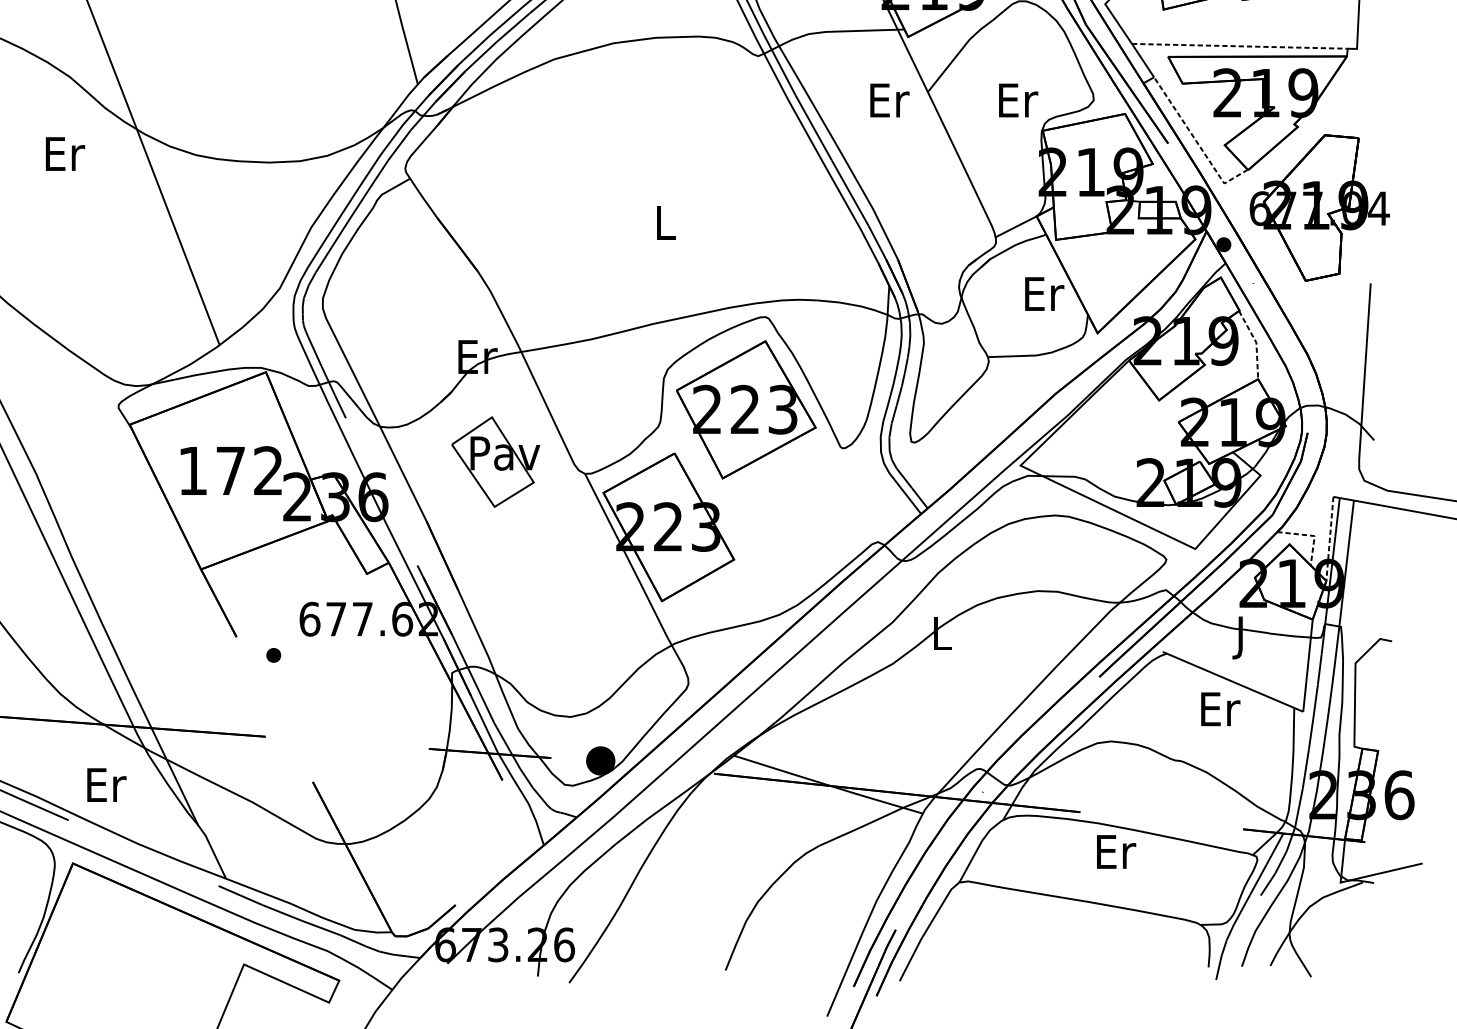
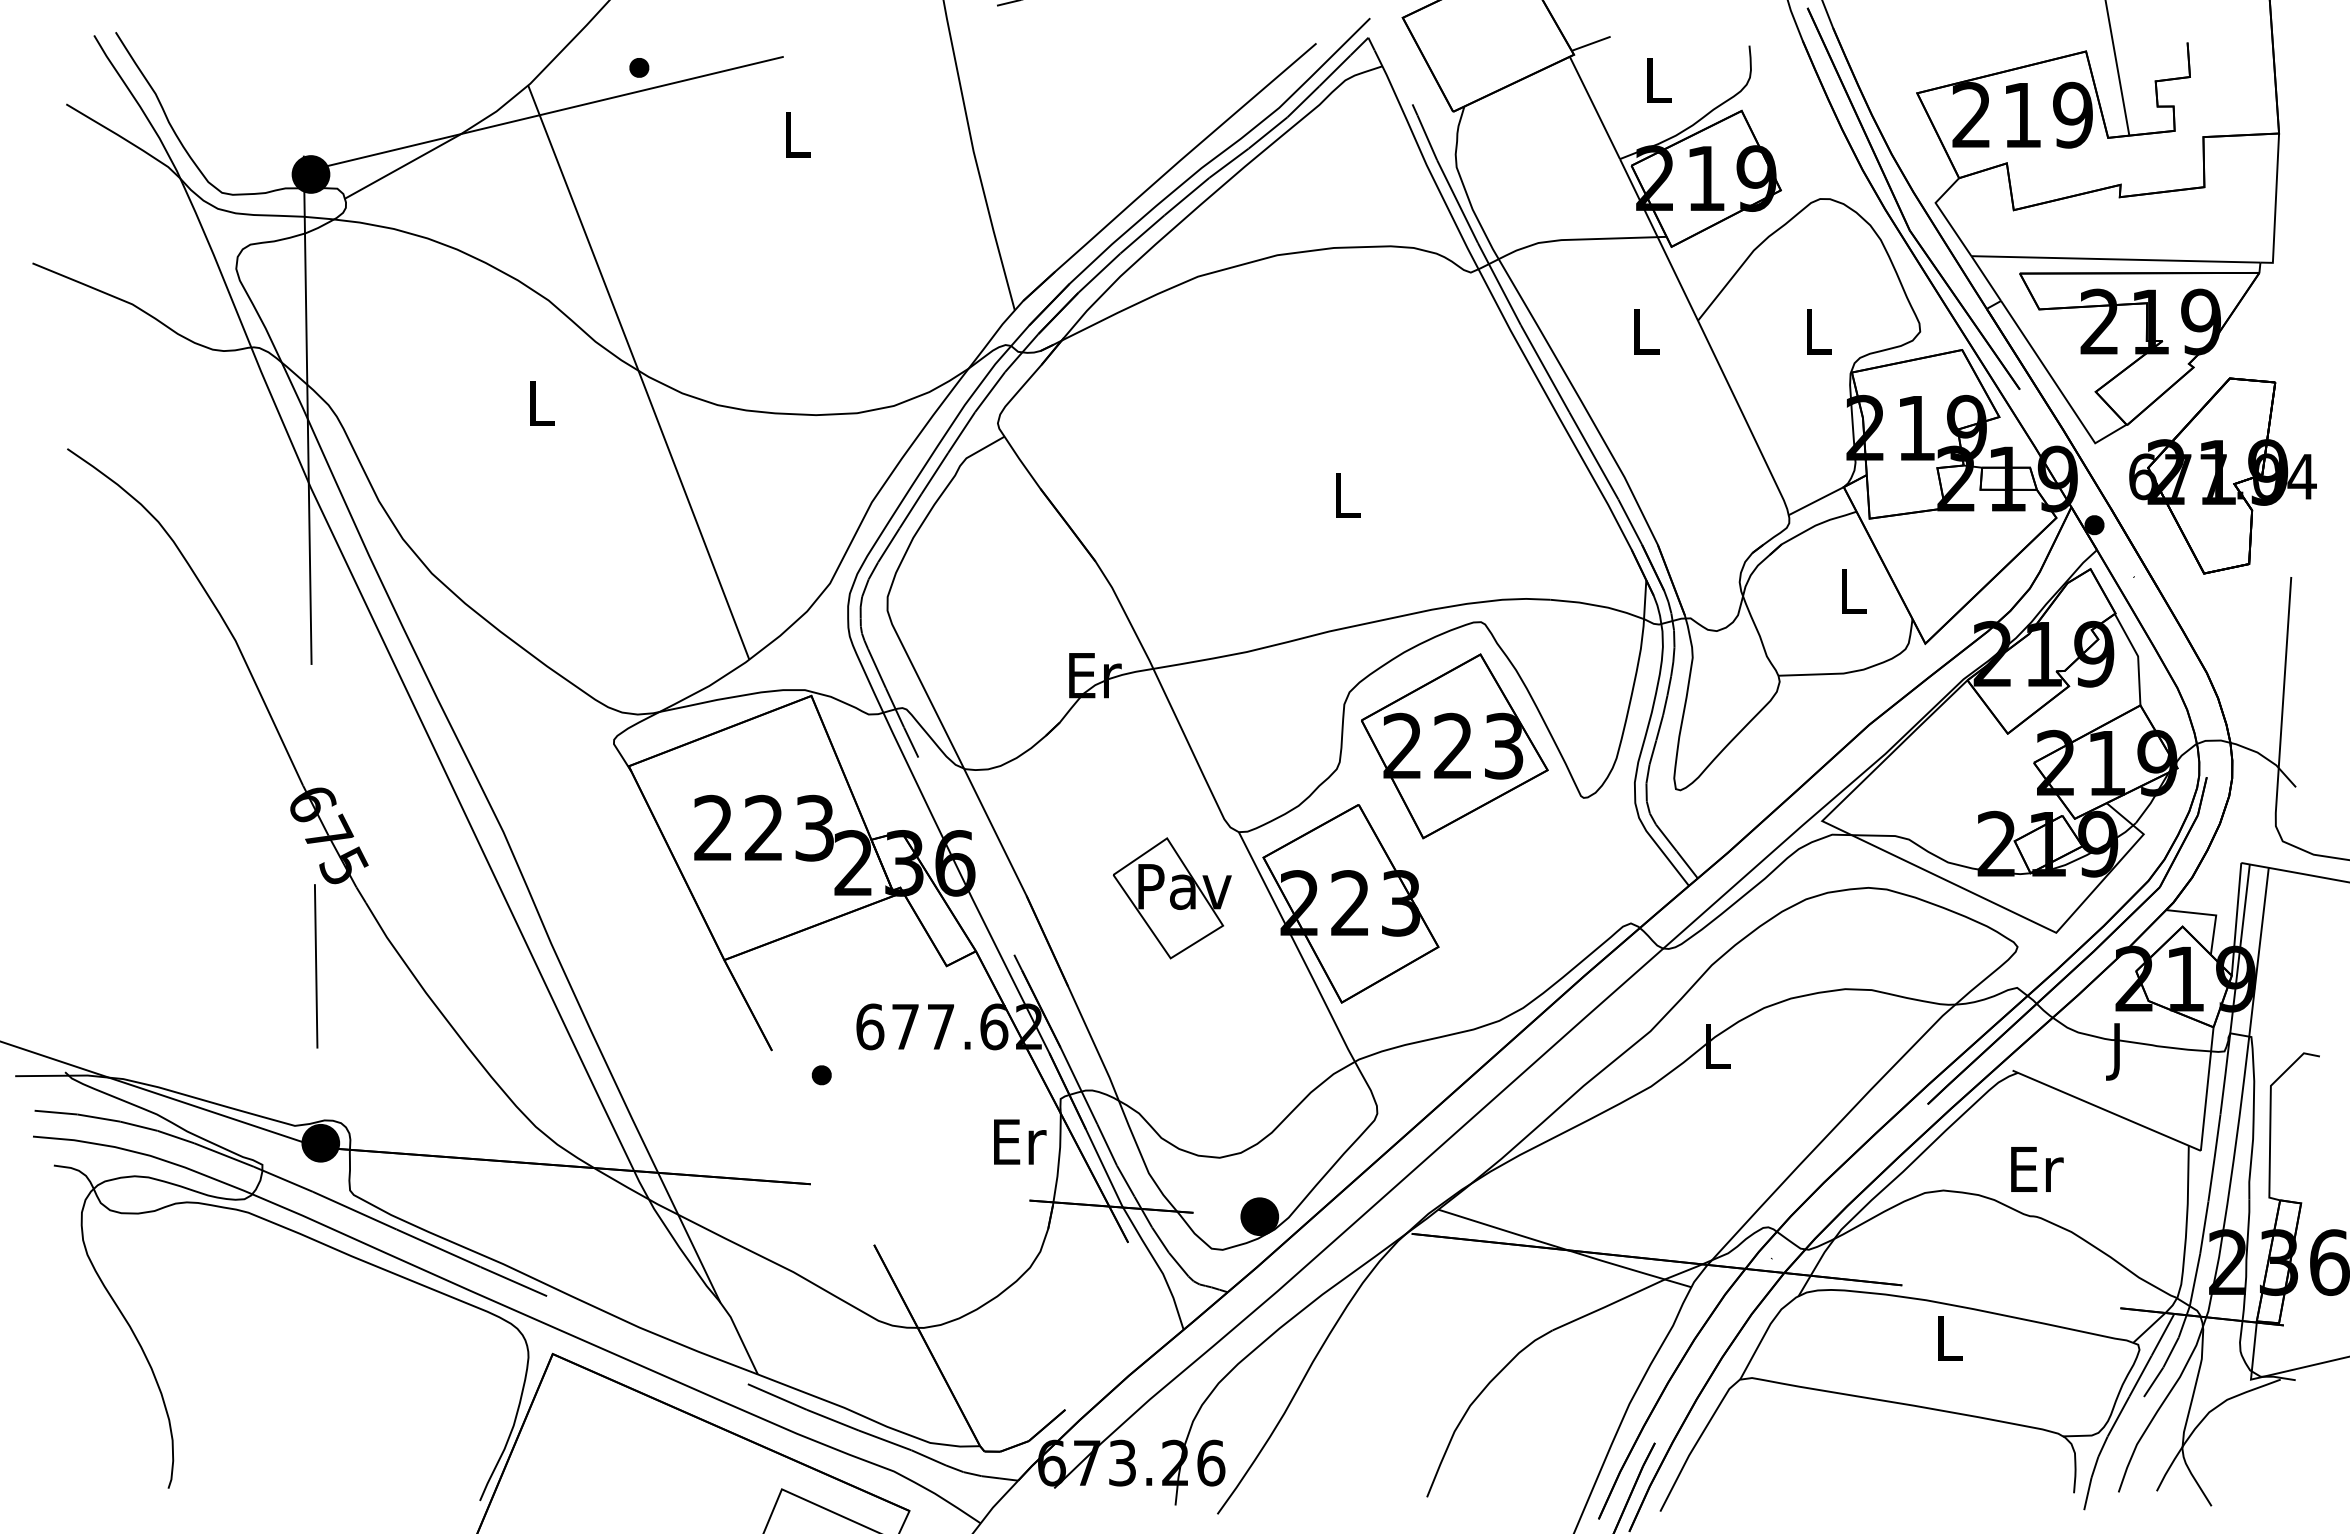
line: (1239, 46) -> (2115, 259), dashed -> solid
text: (890, 100) -> (1647, 331), Er -> L
text: (1018, 100) -> (1819, 331), Er -> L
line: (1196, 141) -> (2058, 387), dashed -> solid
text: (65, 153) -> (542, 403), Er -> L
text: (1044, 293) -> (1854, 590), Er -> L
line: (1256, 342) -> (2138, 656), dashed -> solid
part: (495, 462) -> (1171, 898), moved
text: (230, 470) -> (763, 827), 172 -> 223
line: (1311, 535) -> (2211, 914), dashed -> solid
line: (1329, 539) -> (2236, 919), dashed -> solid
text: (1220, 709) -> (2037, 1169), moved
text: (107, 784) -> (1020, 1141), moved
text: (1116, 851) -> (1950, 1338), Er -> L

